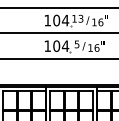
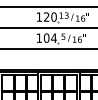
text: (60, 19) -> (49, 16), 104 -> 120

